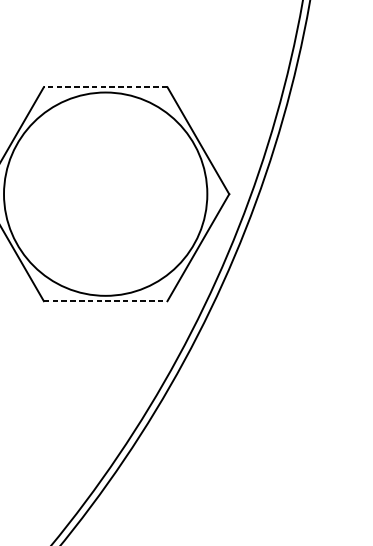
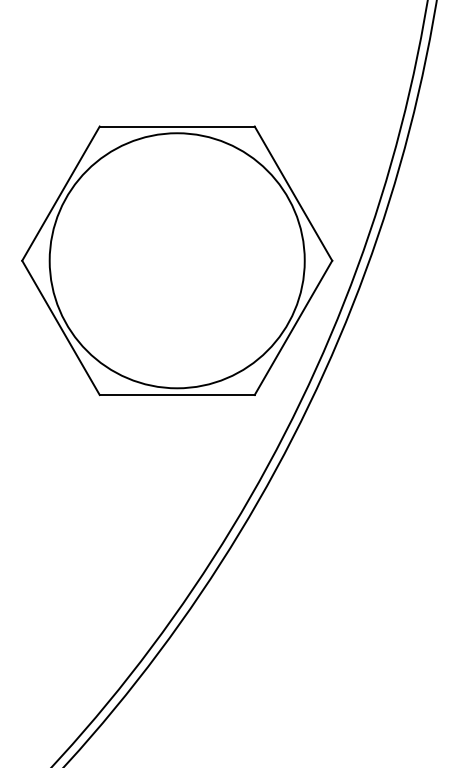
line: (105, 87) -> (177, 126), dashed -> solid
line: (105, 301) -> (177, 395), dashed -> solid

